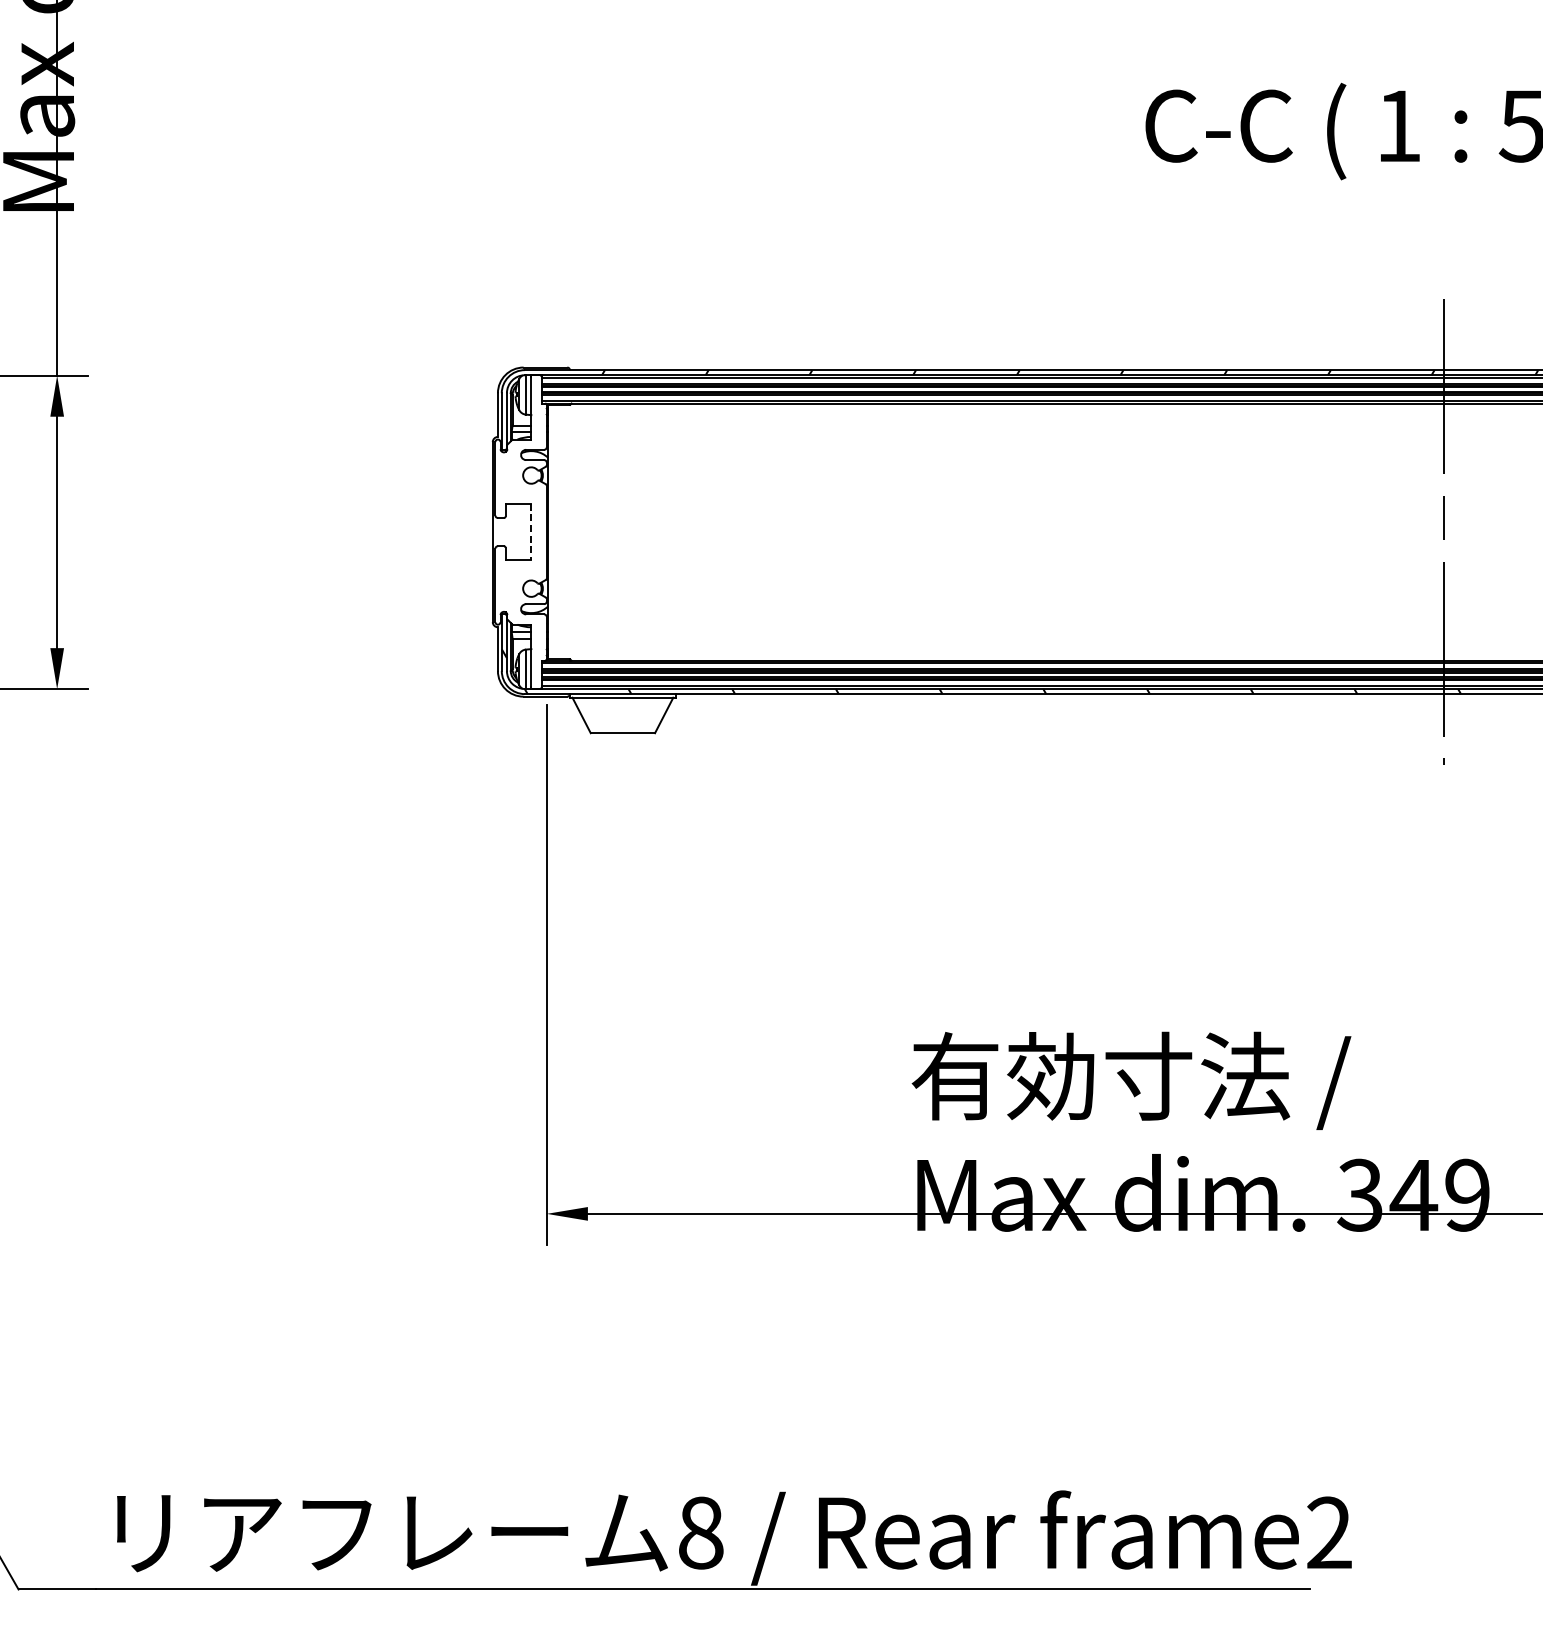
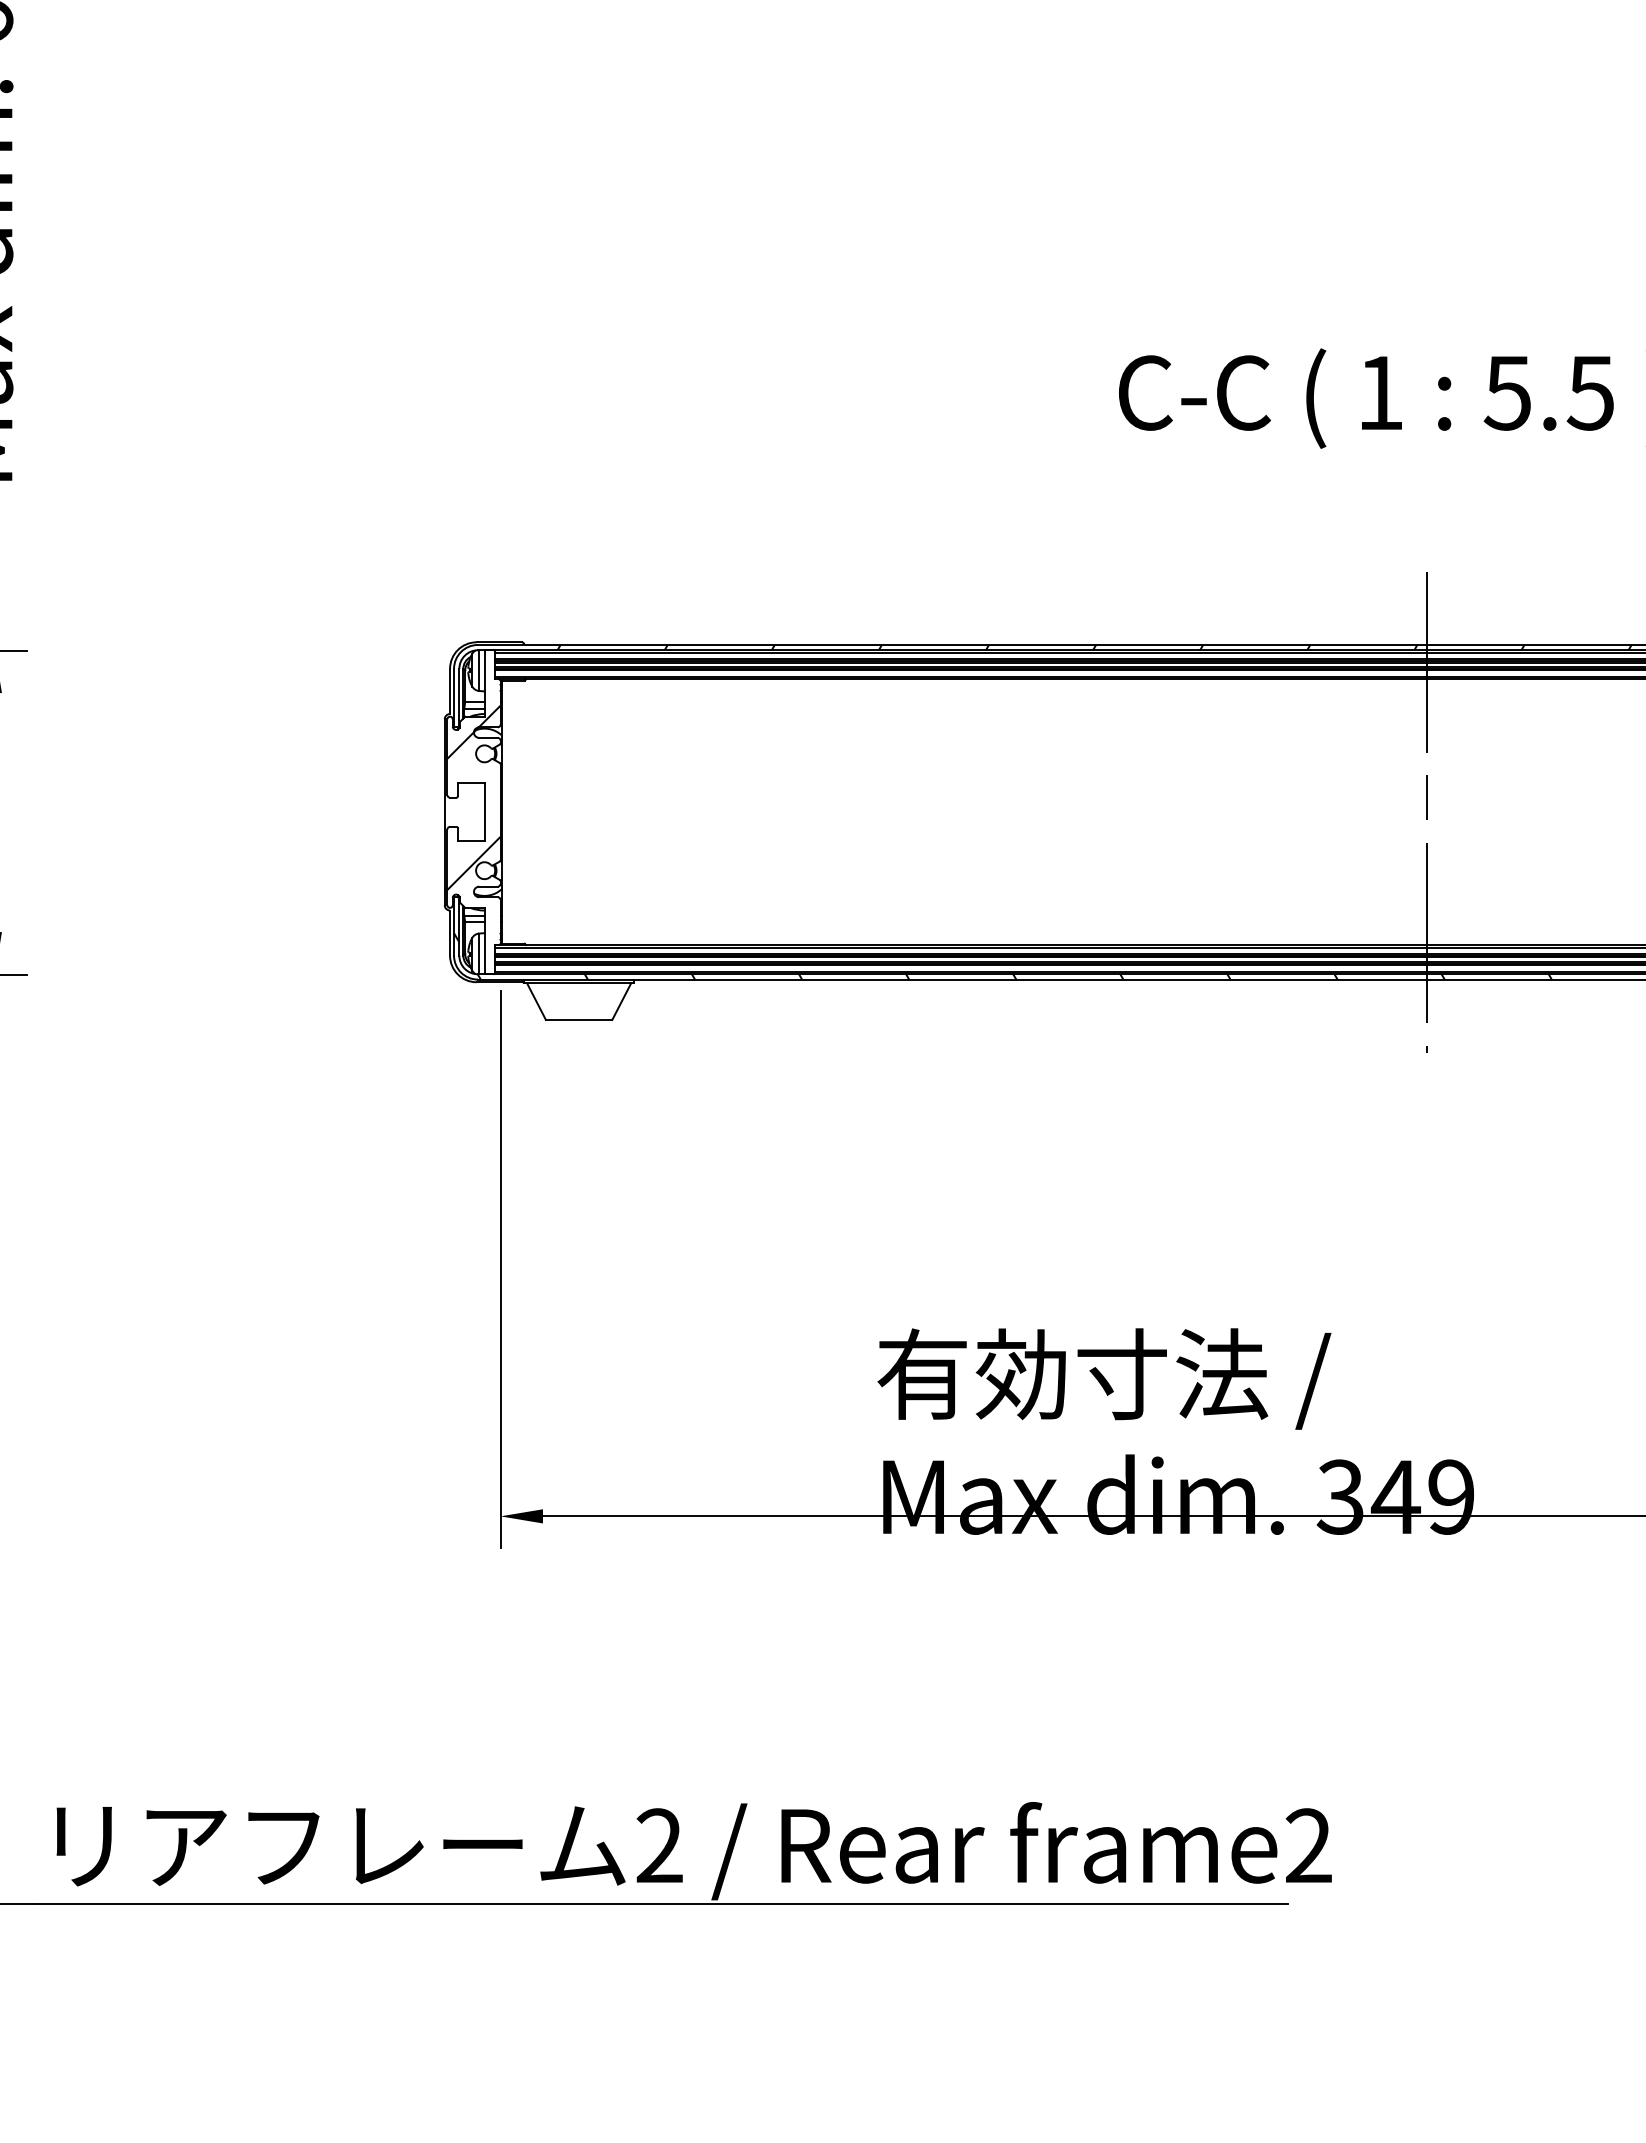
hatch: (520, 517) -> (473, 797), added
line: (531, 532) -> (484, 812), dashed -> solid
text: (700, 1532) -> (659, 1845), 8 -> 2

